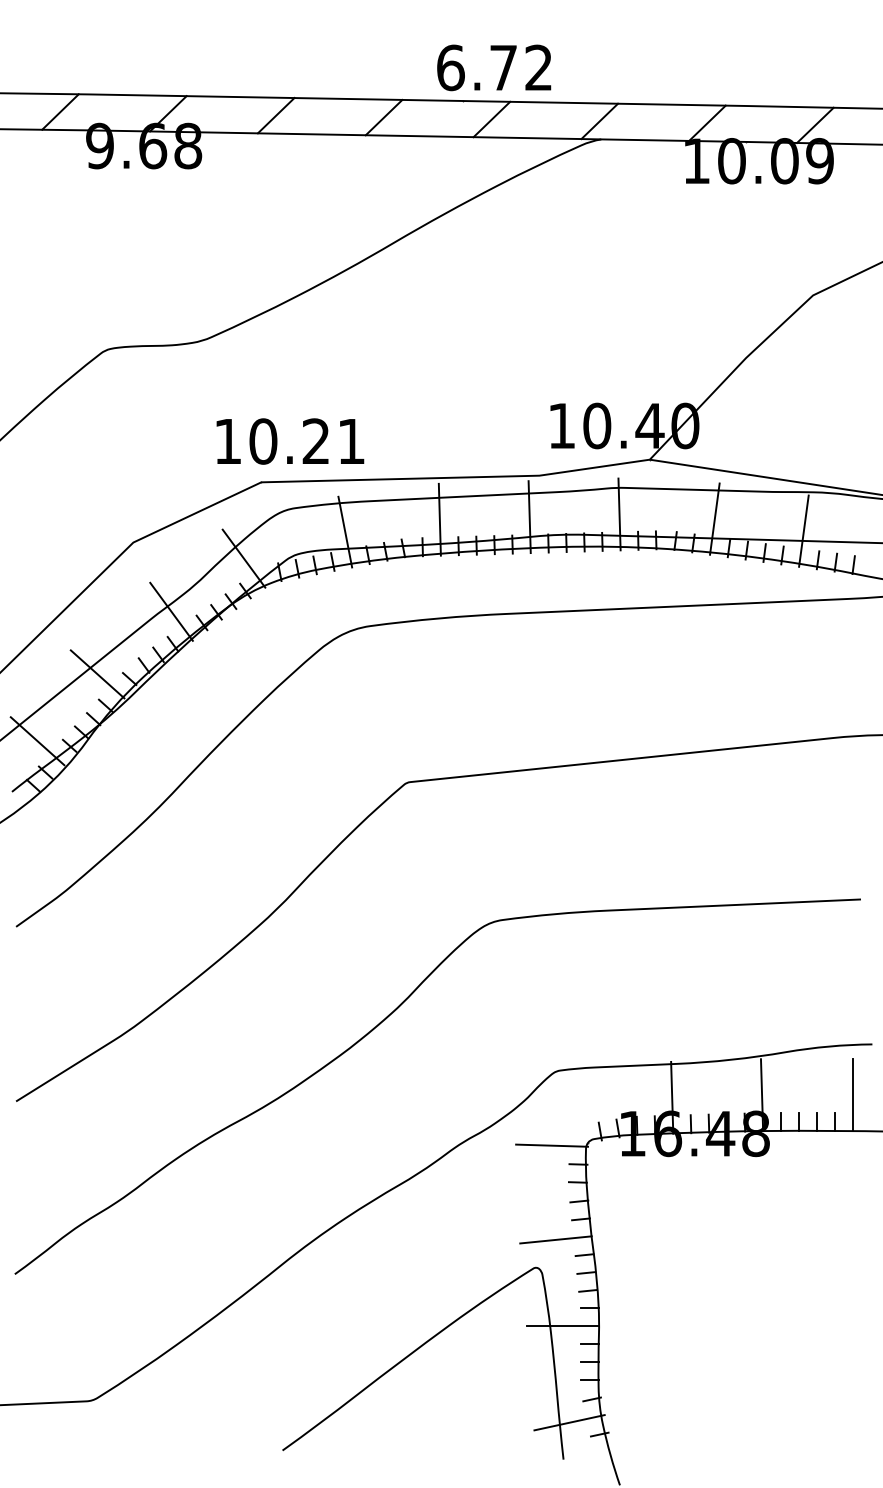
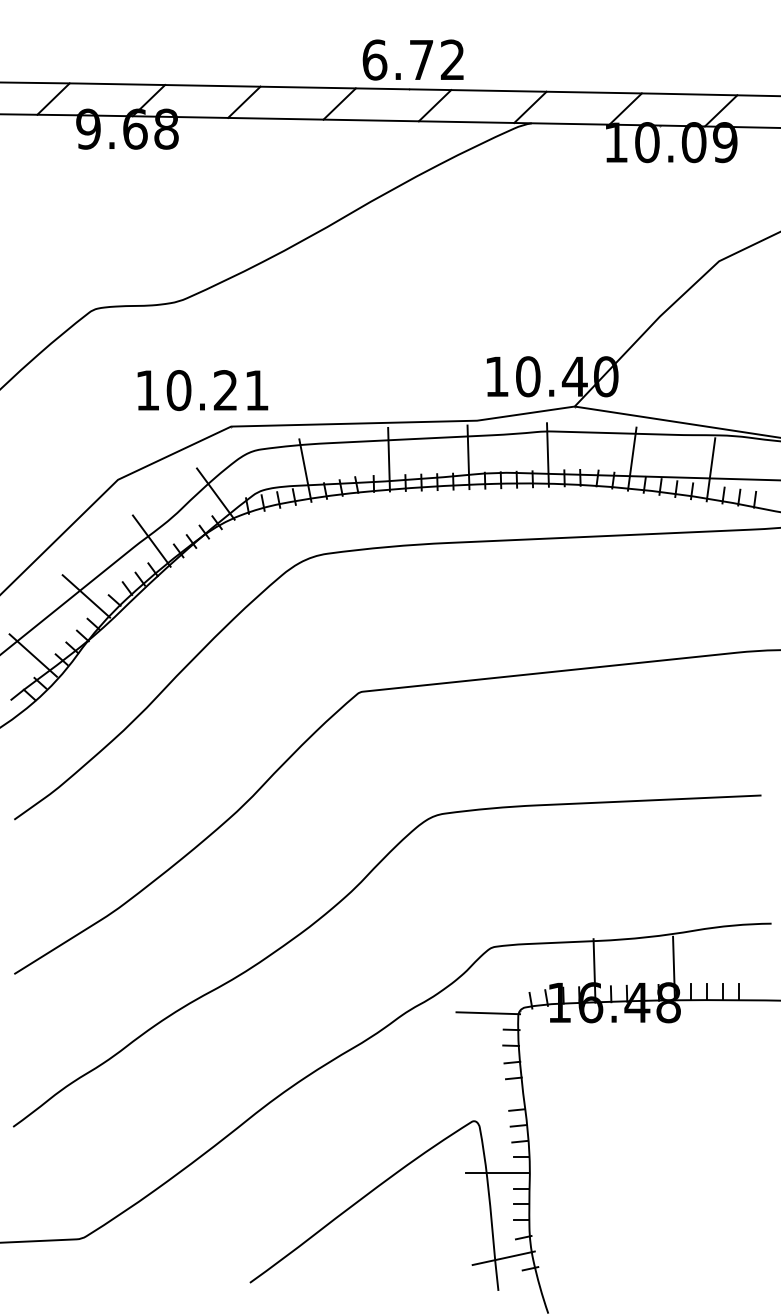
text: (494, 67) -> (413, 59), moved
text: (290, 441) -> (203, 390), moved
line: (853, 1095) -> (754, 968), removed
line: (555, 1239) -> (491, 1096), removed

